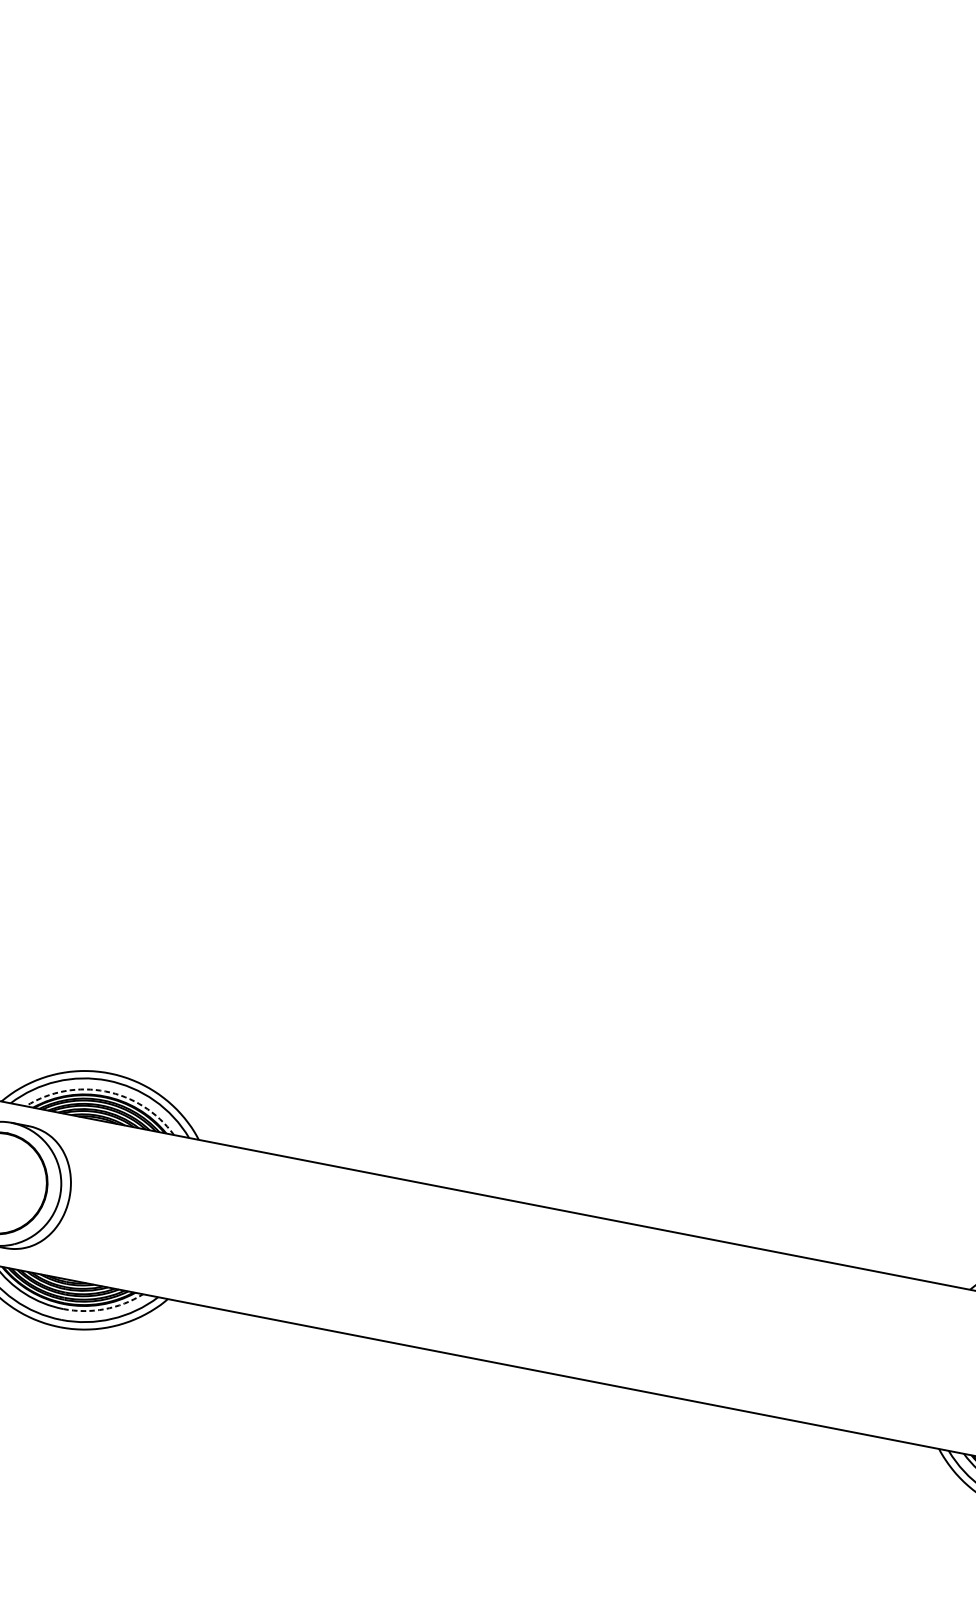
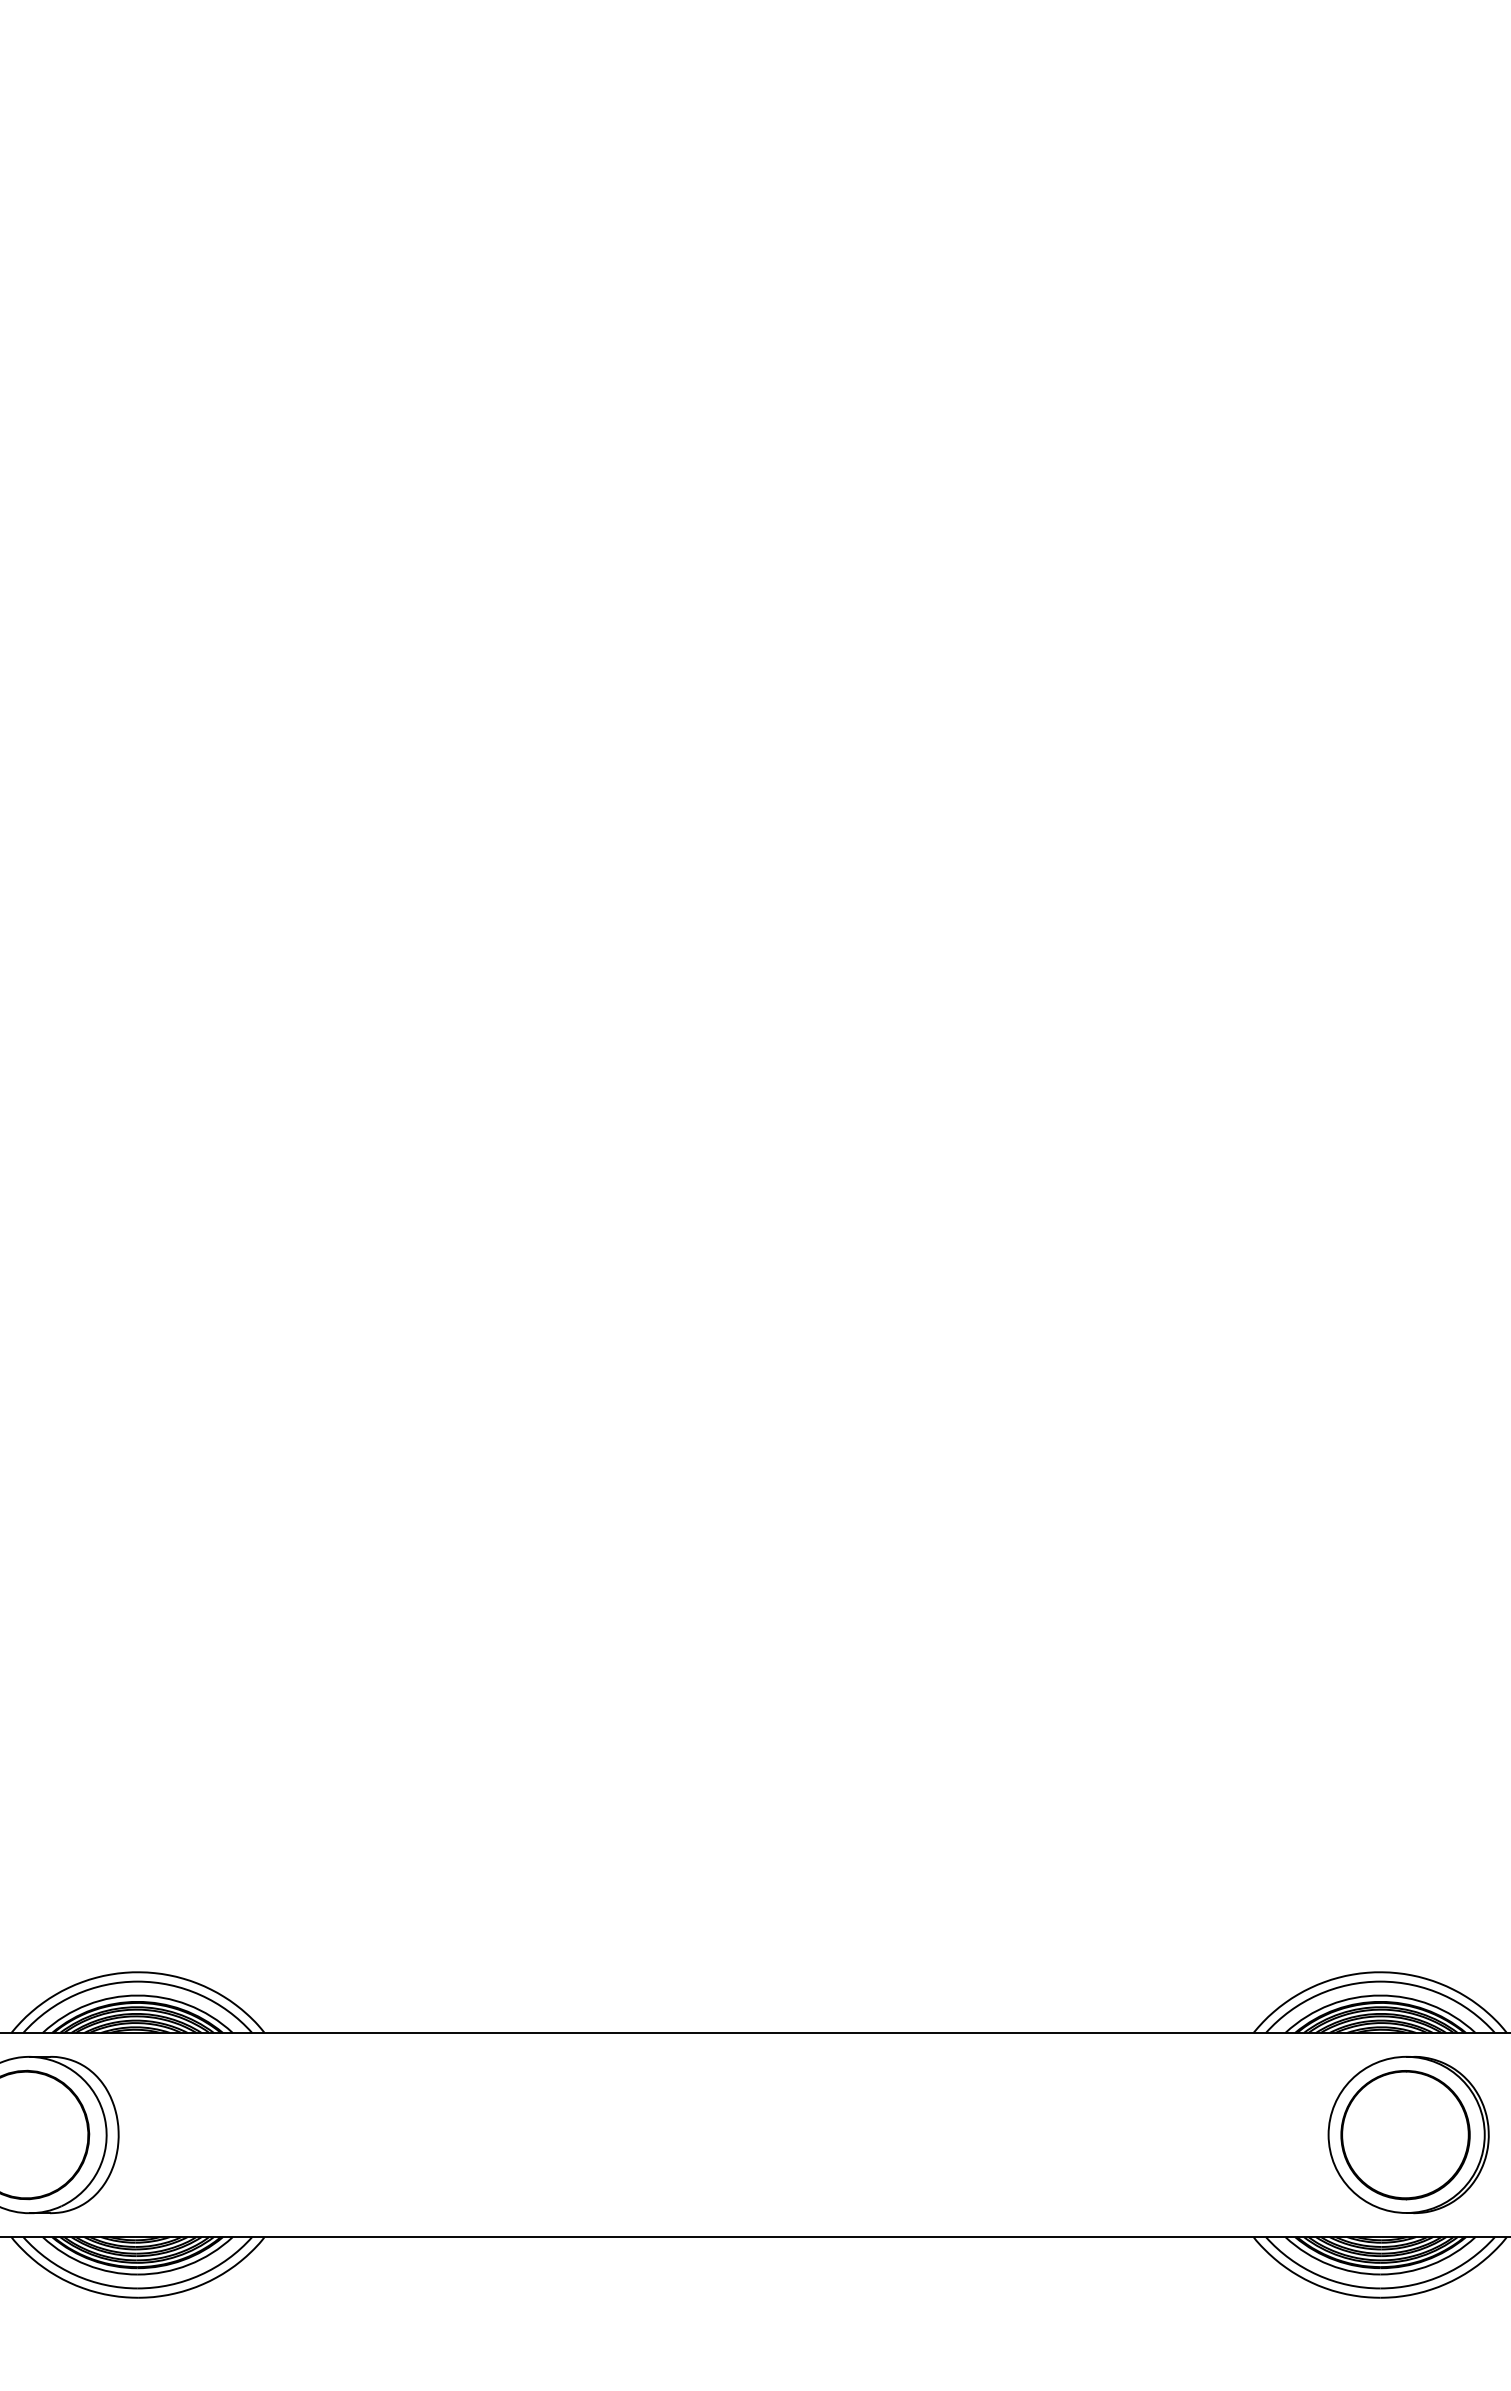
arc: (105, 1091) -> (137, 1995), dashed -> solid
arc: (104, 1308) -> (188, 2264), dashed -> solid

